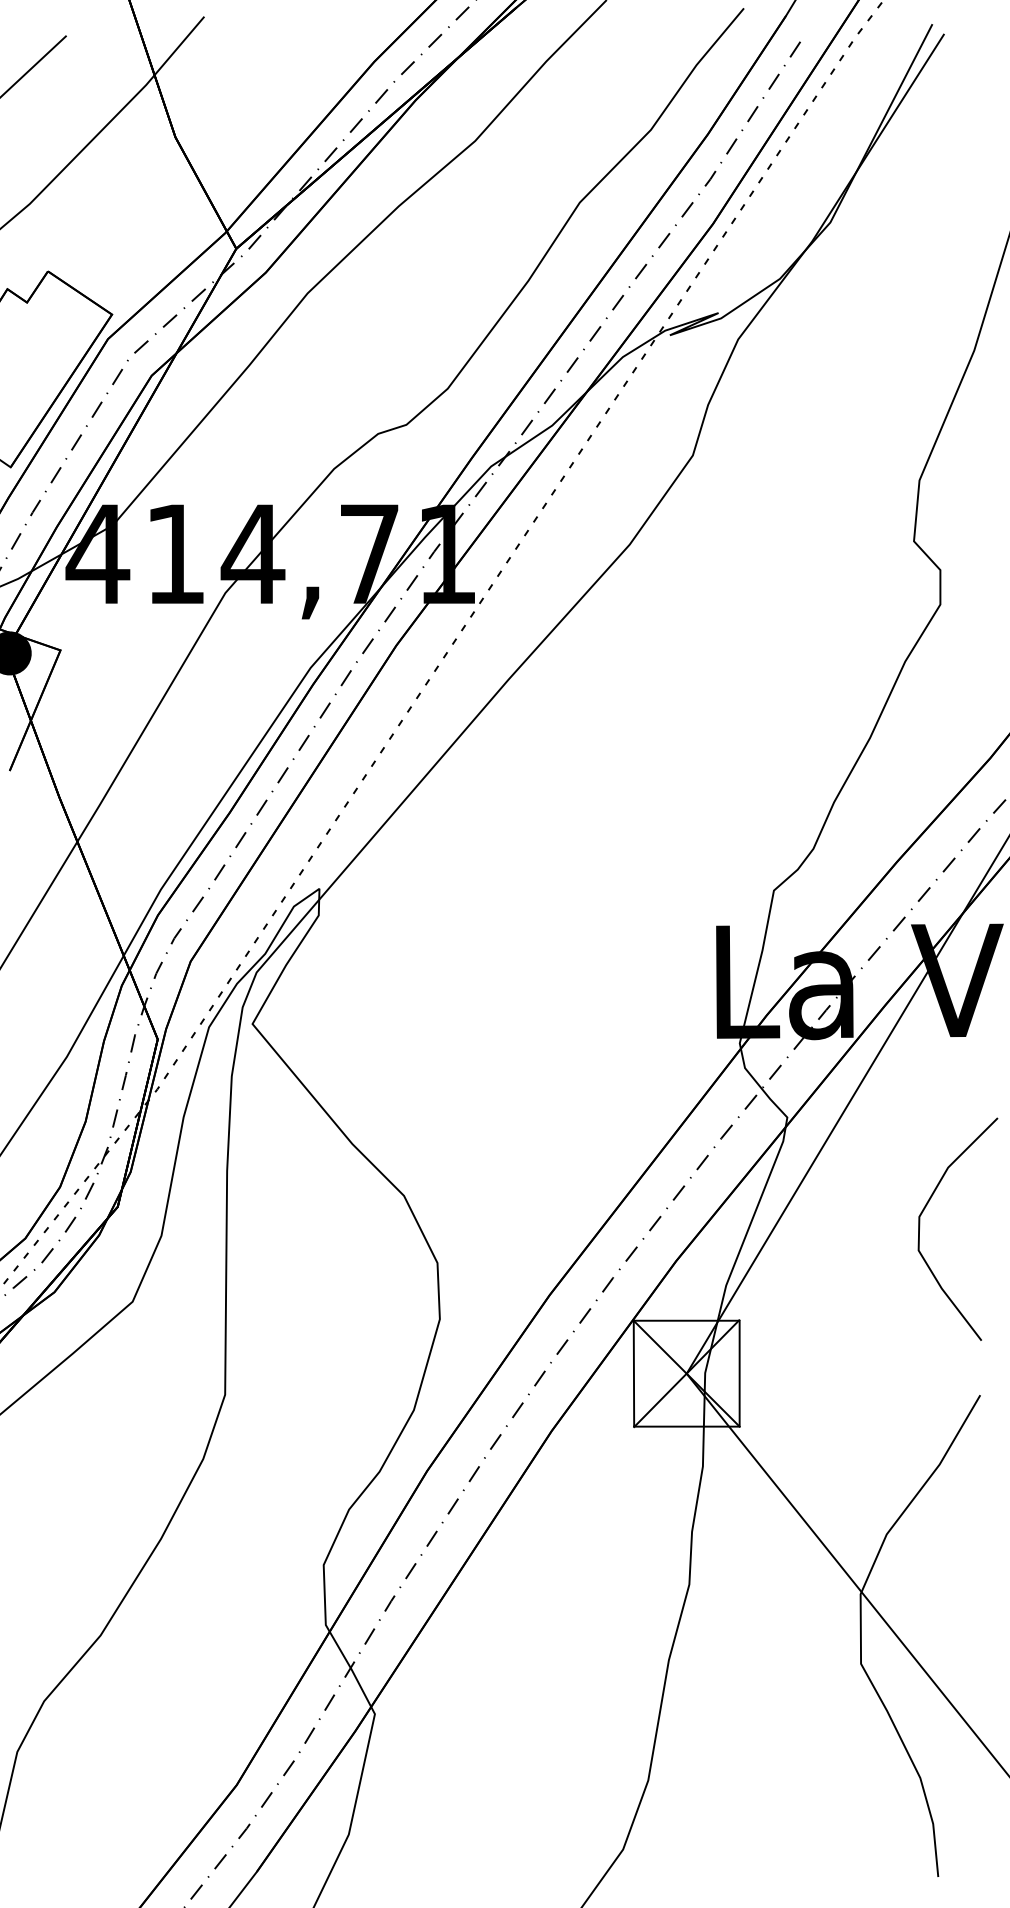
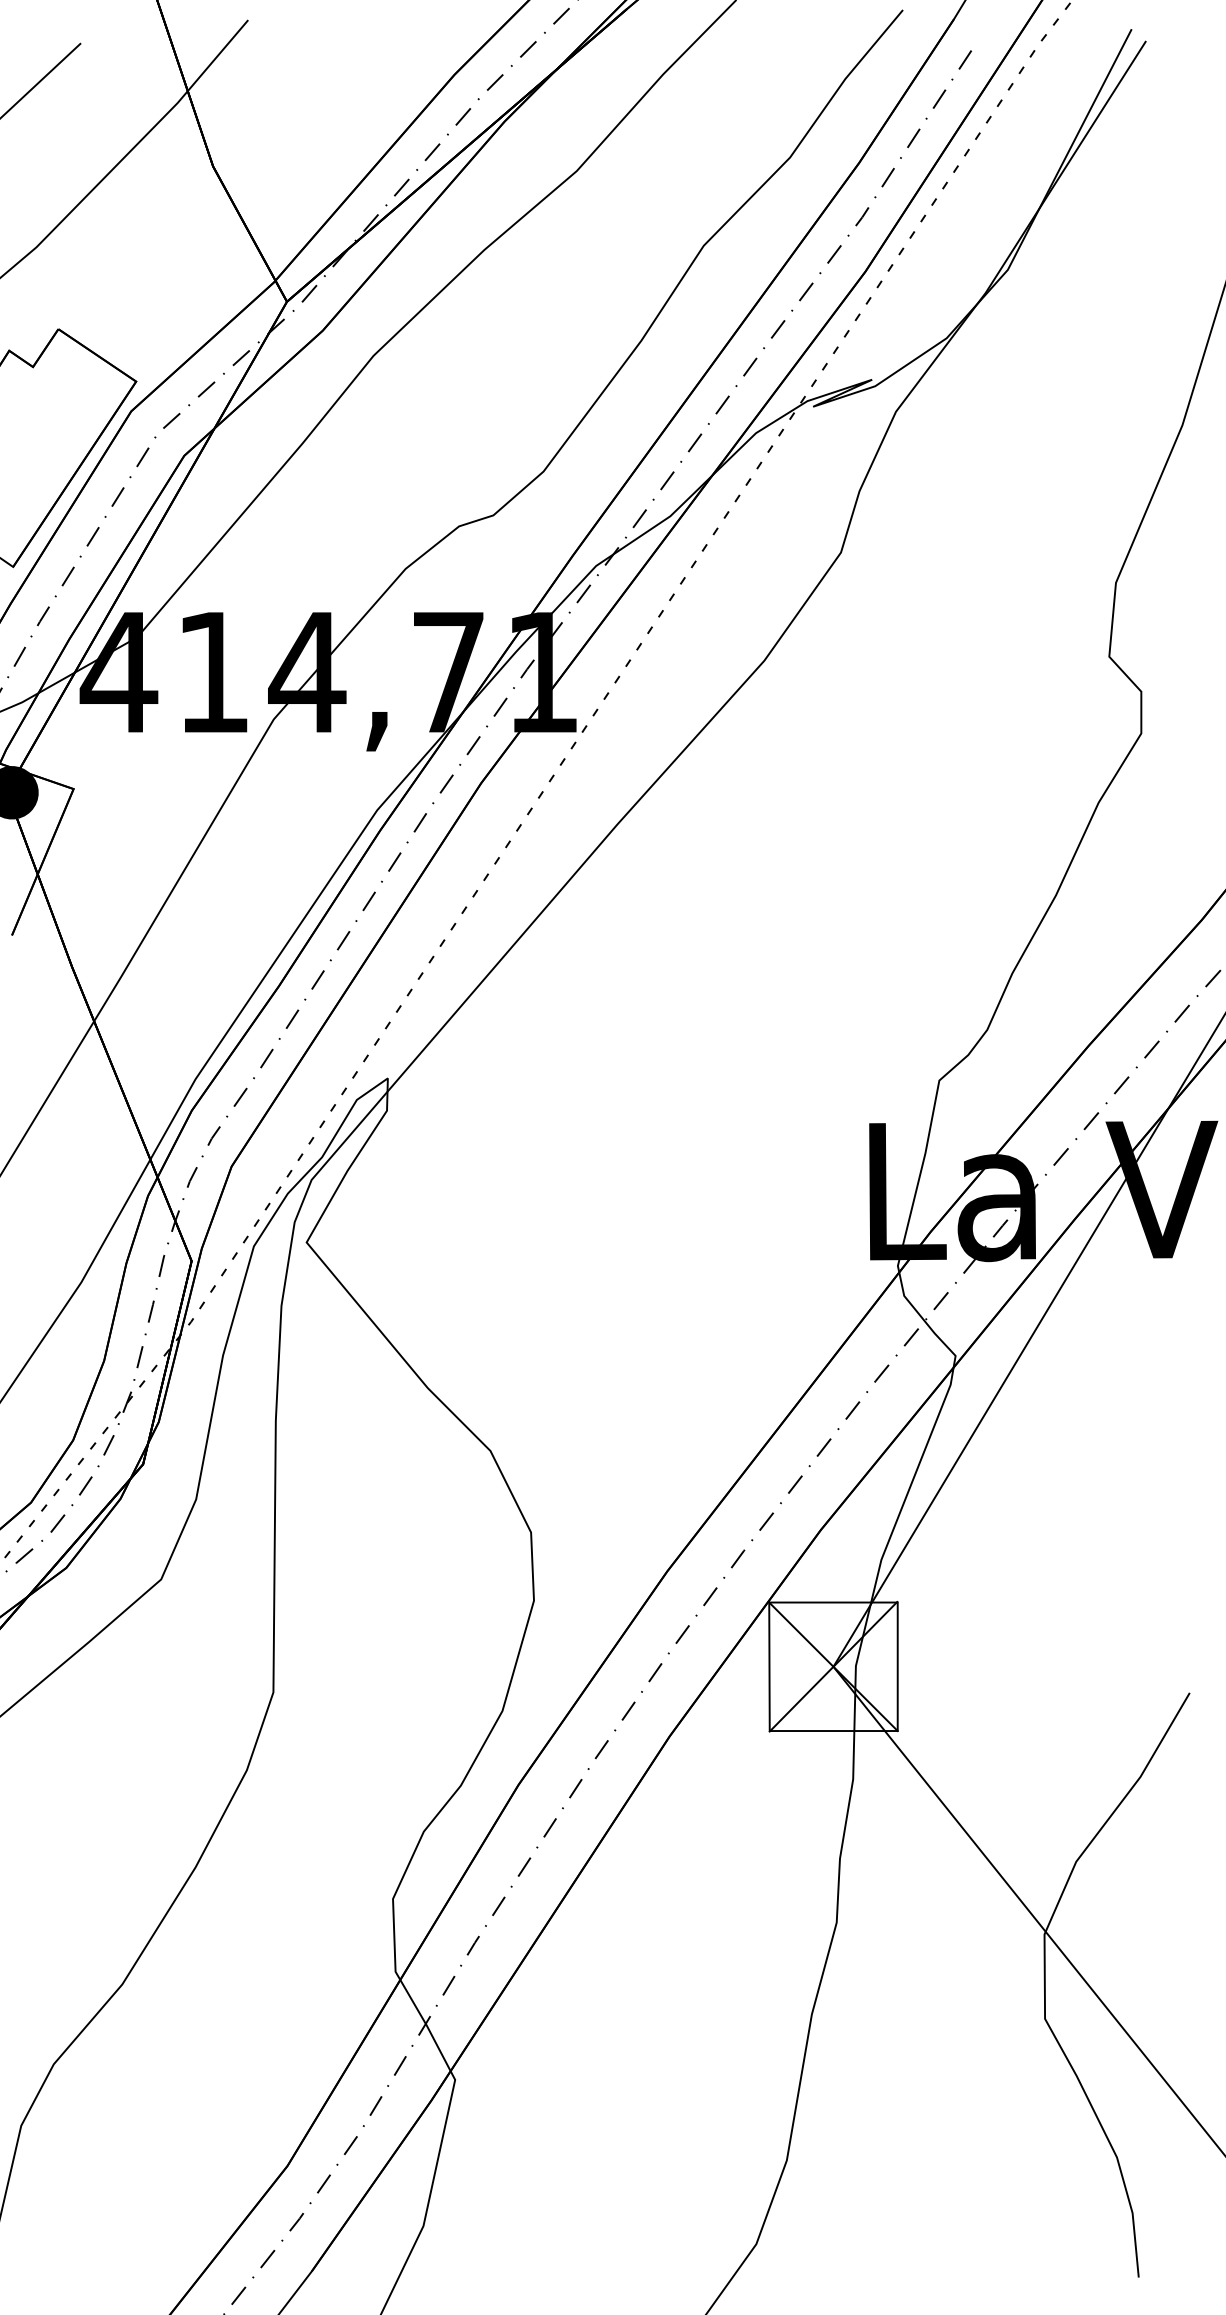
curve: (919, 1229) -> (1116, 1491), removed

